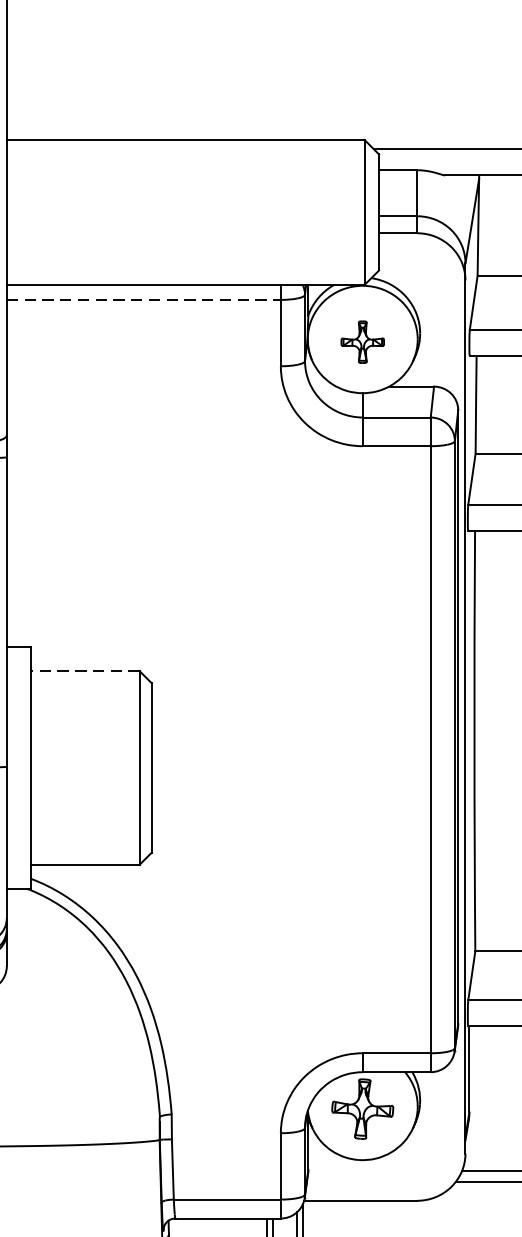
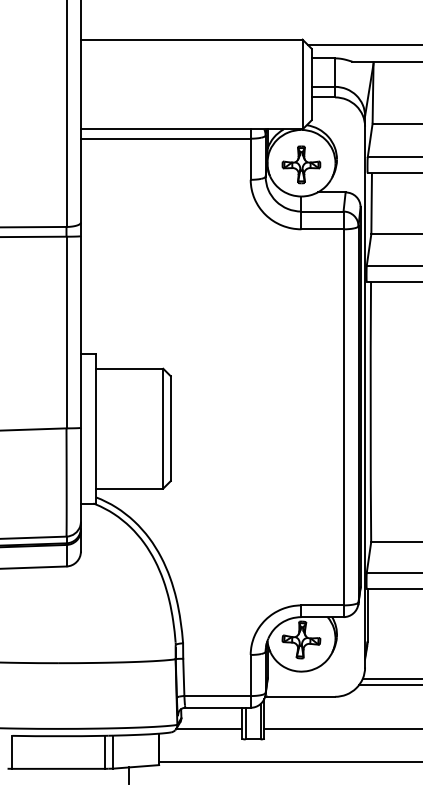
line: (143, 299) -> (165, 138), dashed -> solid
part: (362, 341) -> (301, 164), size x1.43
line: (85, 670) -> (129, 368), dashed -> solid

